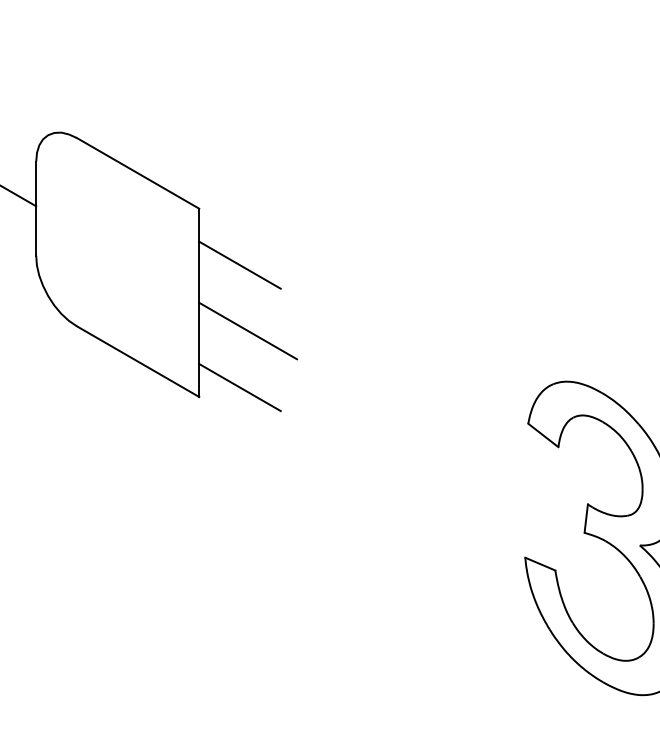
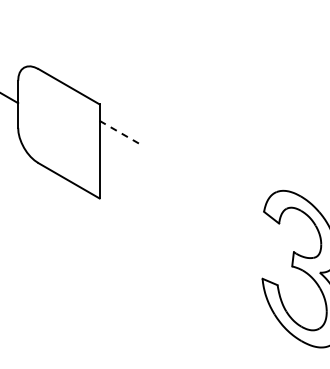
line: (240, 264) -> (120, 132), solid -> dashed
line: (246, 330) -> (123, 165), removed
line: (238, 387) -> (119, 193), removed

